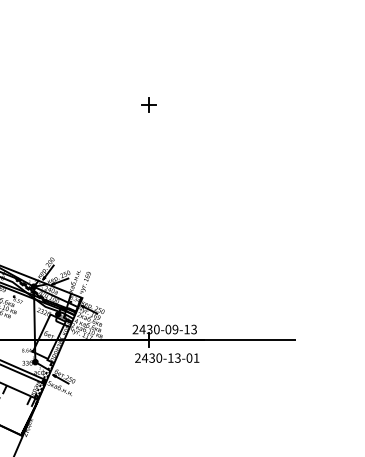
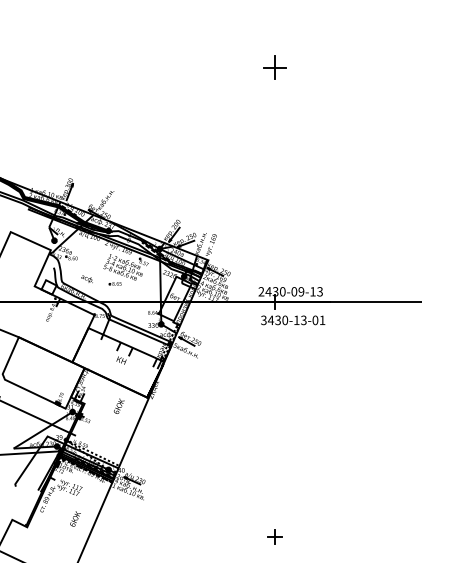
part: (148, 104) -> (274, 66), size x1.6
text: (137, 359) -> (263, 321), 2430-13-01 -> 3430-13-01

